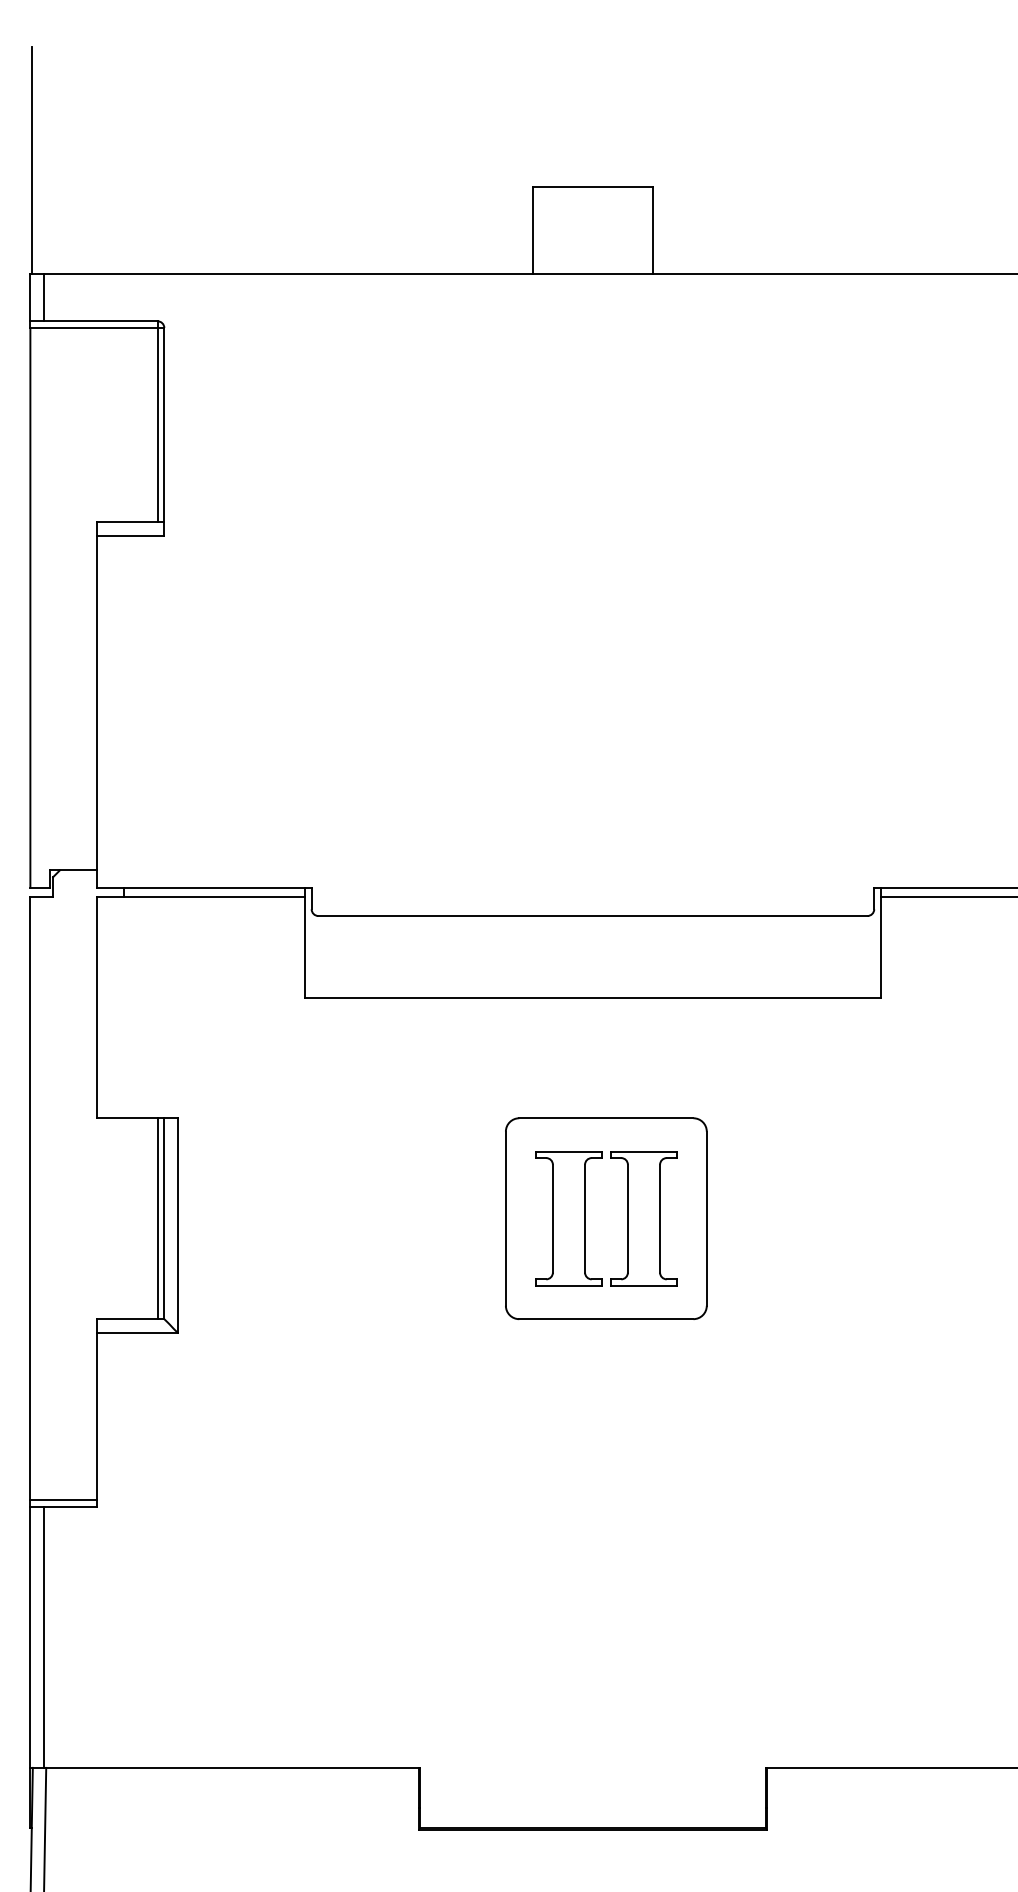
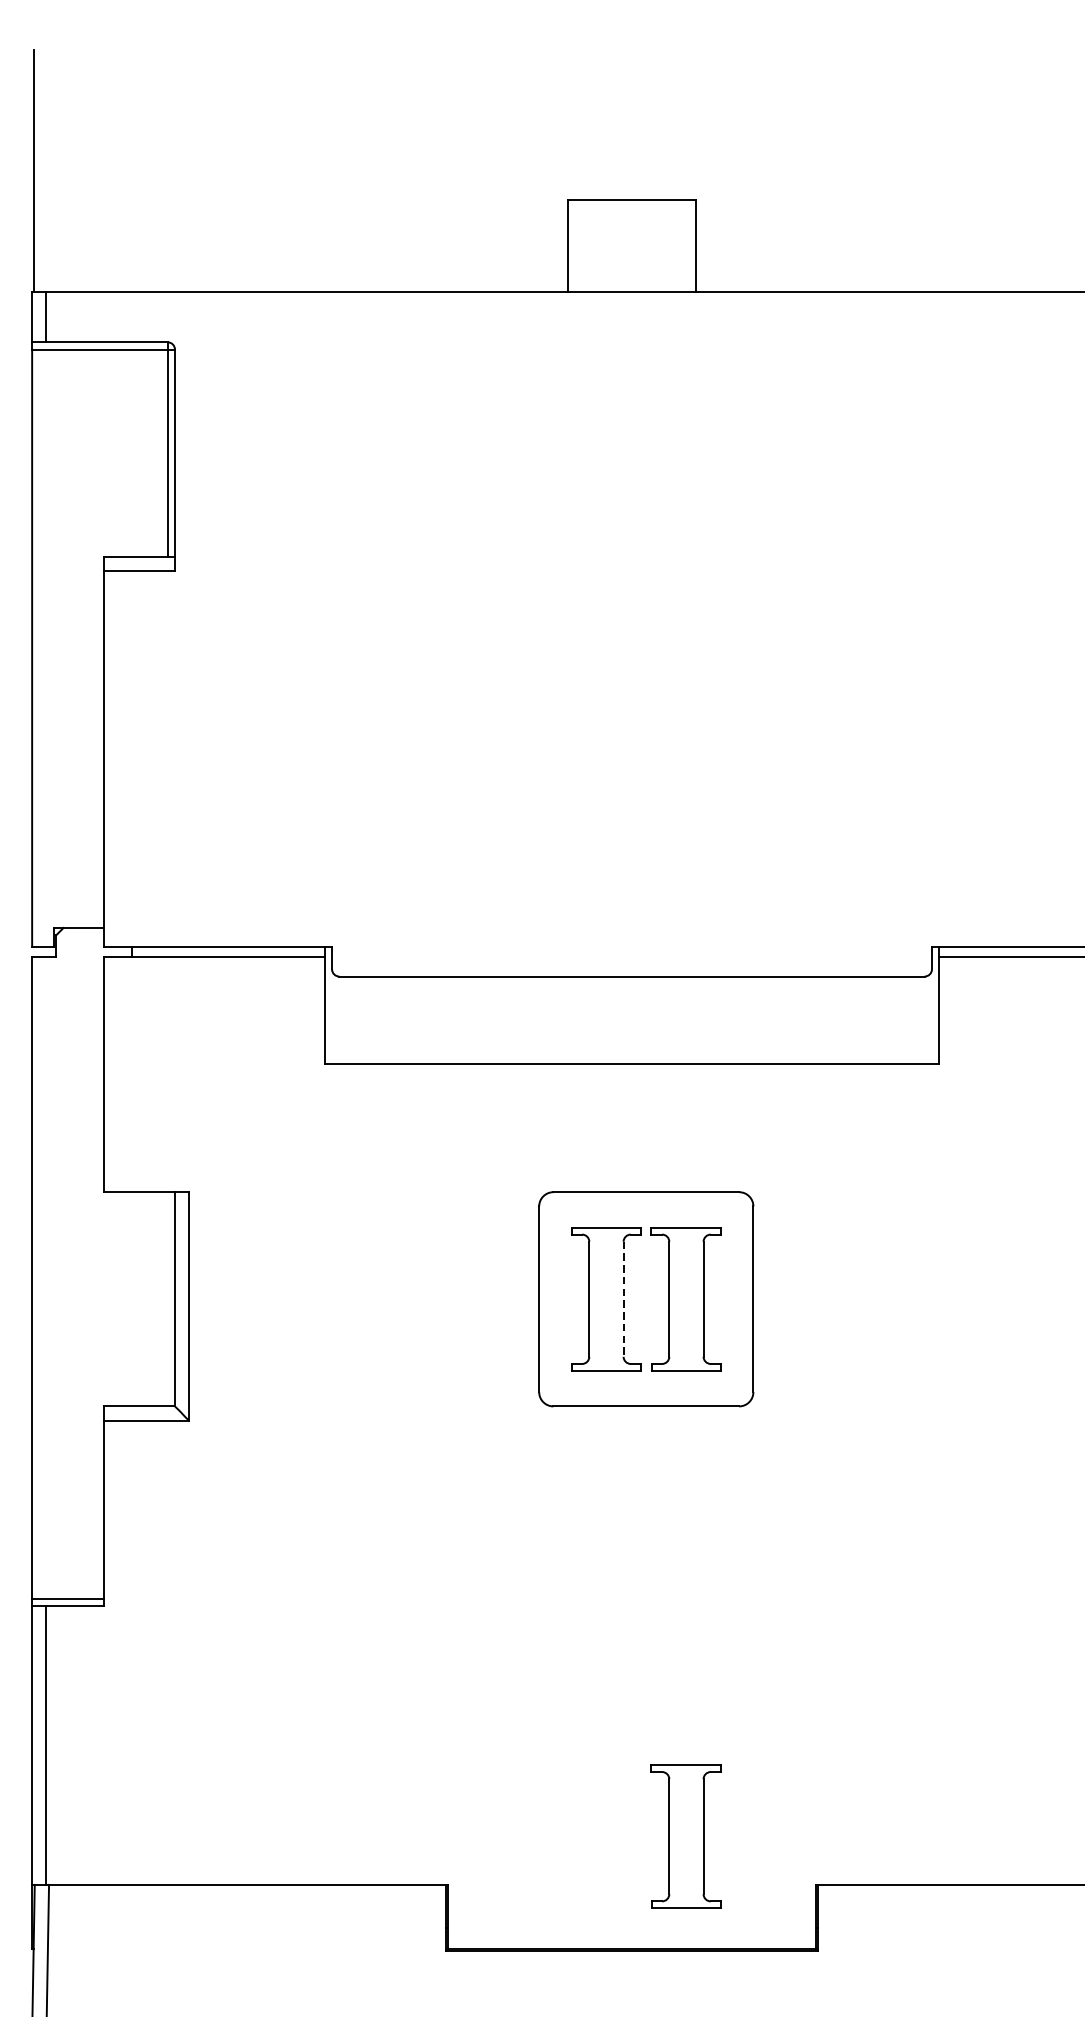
line: (157, 1218) -> (167, 1299), removed
line: (585, 1218) -> (624, 1299), solid -> dashed
part: (643, 1722) -> (685, 1836), added

